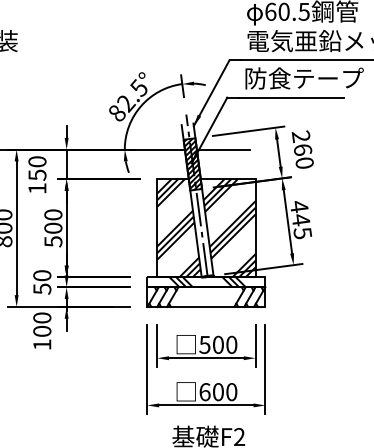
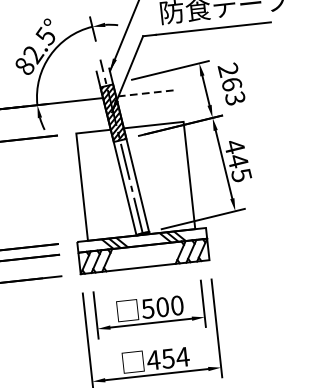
line: (222, 149) -> (144, 93), solid -> dashed
text: (304, 162) -> (235, 97), 260 -> 263
hatch: (206, 228) -> (135, 181), removed
text: (217, 392) -> (167, 359), 600 -> 454

